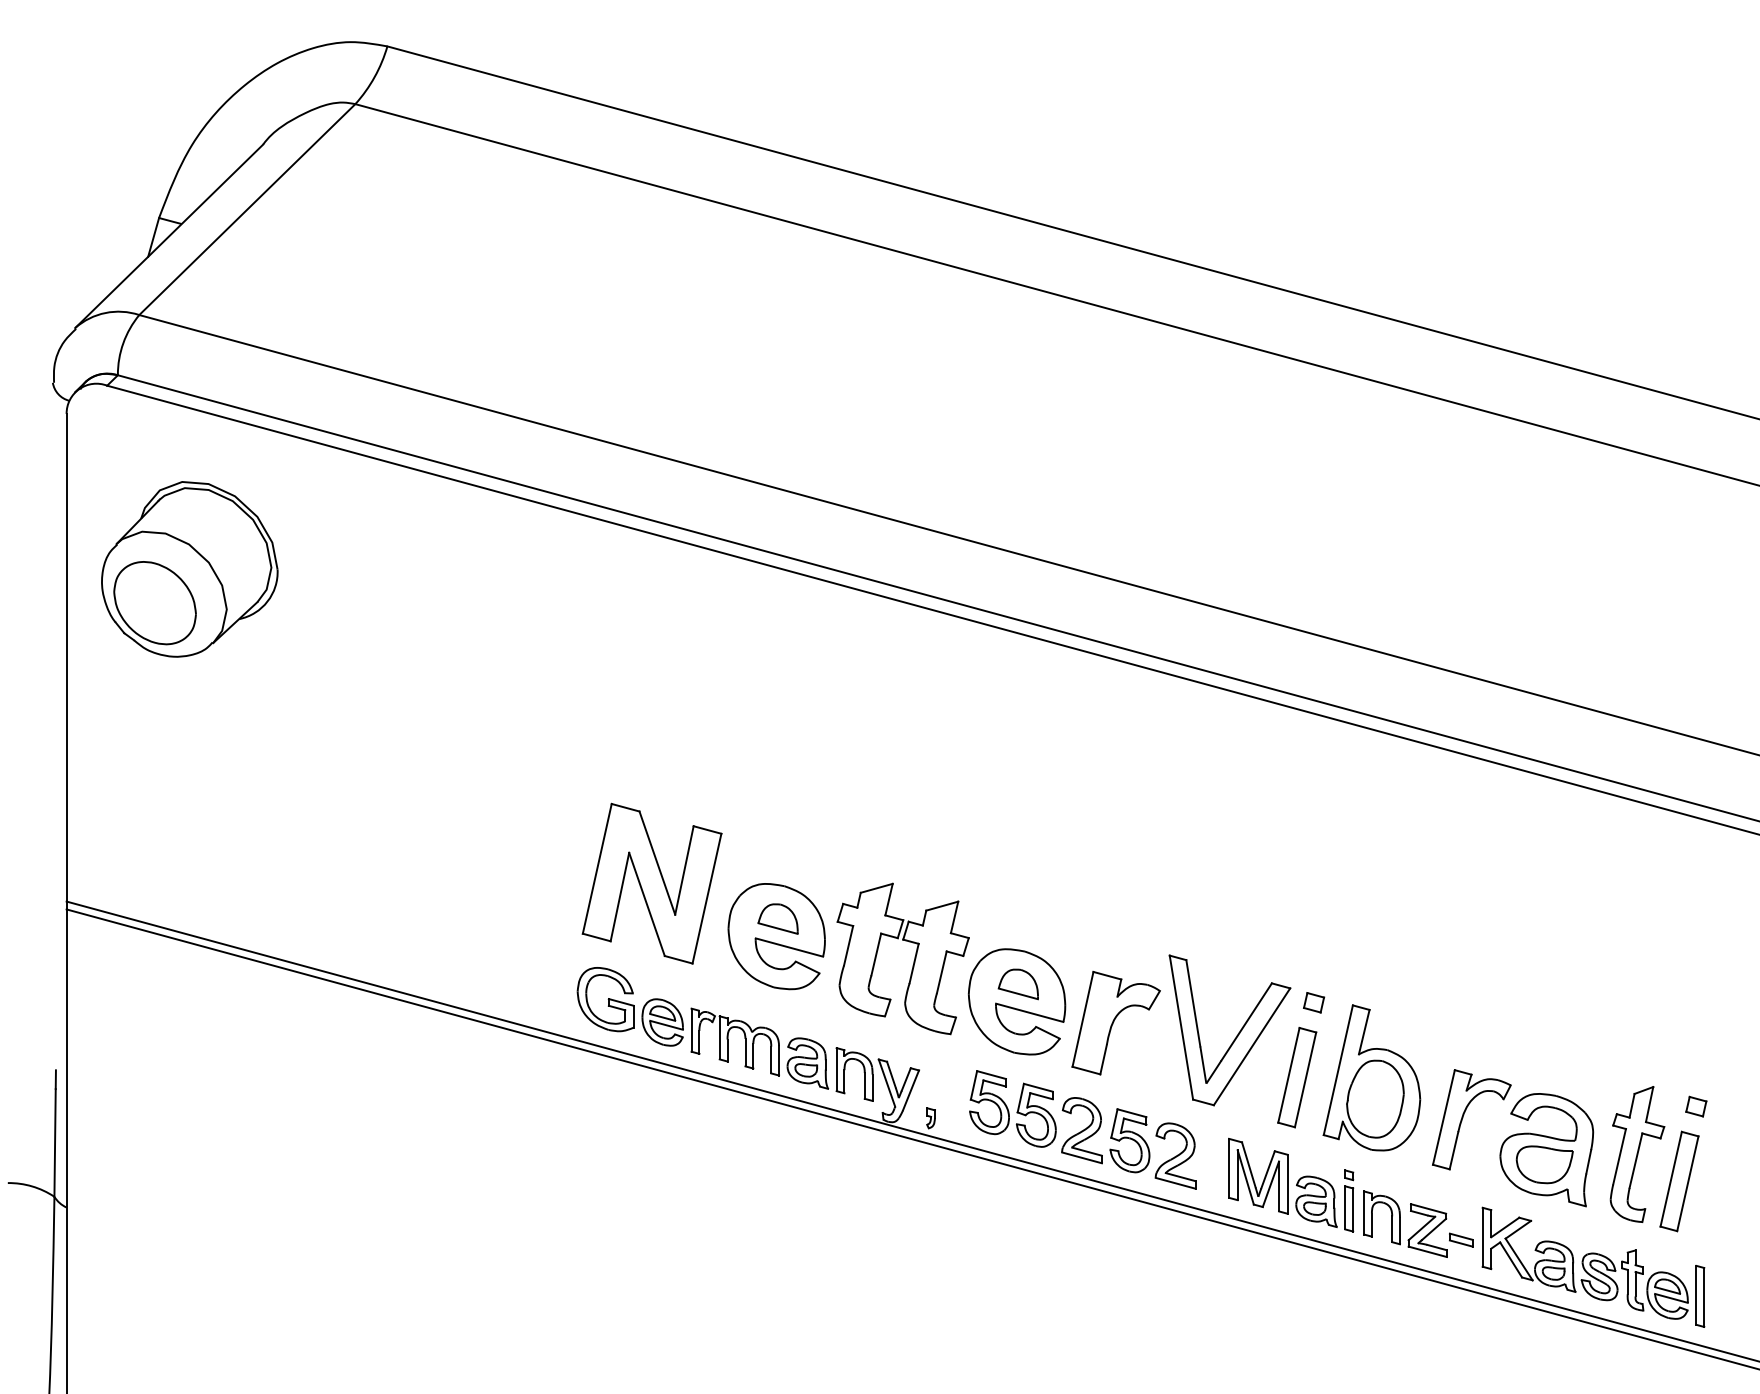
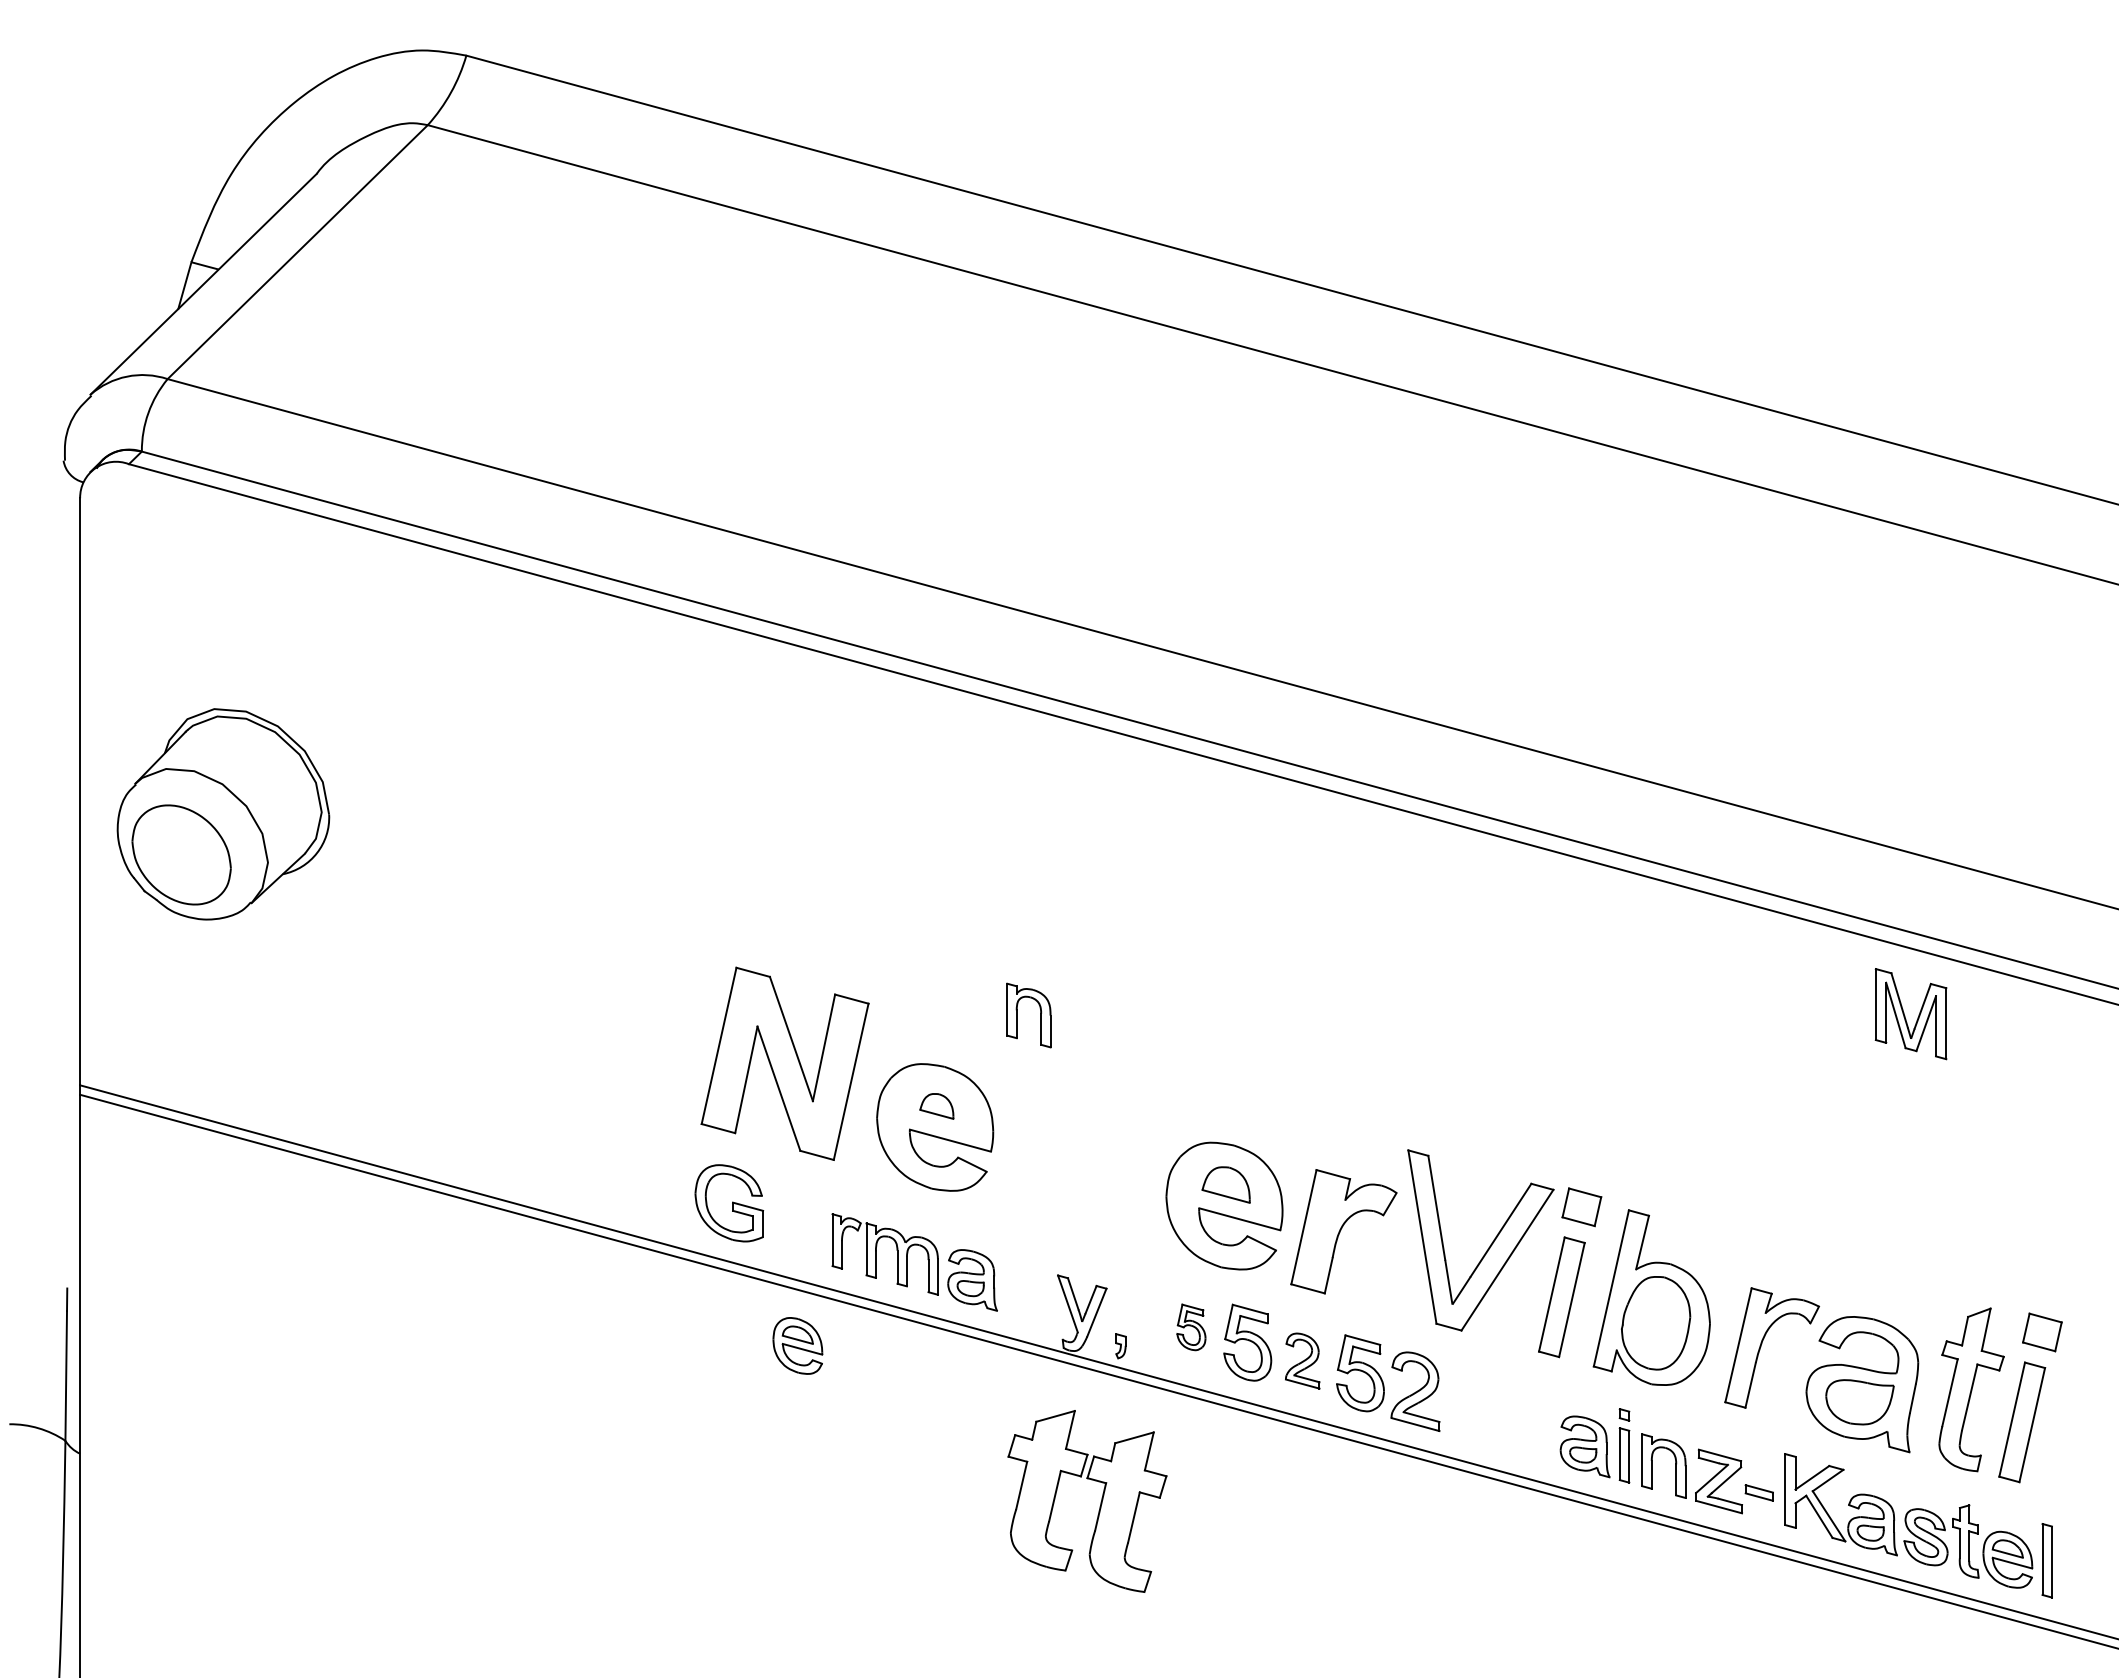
part: (189, 569) -> (223, 814), moved
part: (777, 919) -> (936, 1106), size x0.7
part: (913, 963) -> (1099, 1506), moved
part: (1314, 1002) -> (1582, 1206), size x1.6
part: (662, 1022) -> (797, 1345), moved
part: (845, 1074) -> (1017, 1015), moved
part: (989, 1102) -> (1191, 1327), size x0.6
part: (1696, 1106) -> (2042, 1331), size x1.6
part: (1081, 1130) -> (1302, 1360), size x0.7
part: (1257, 1176) -> (1910, 1014), moved

